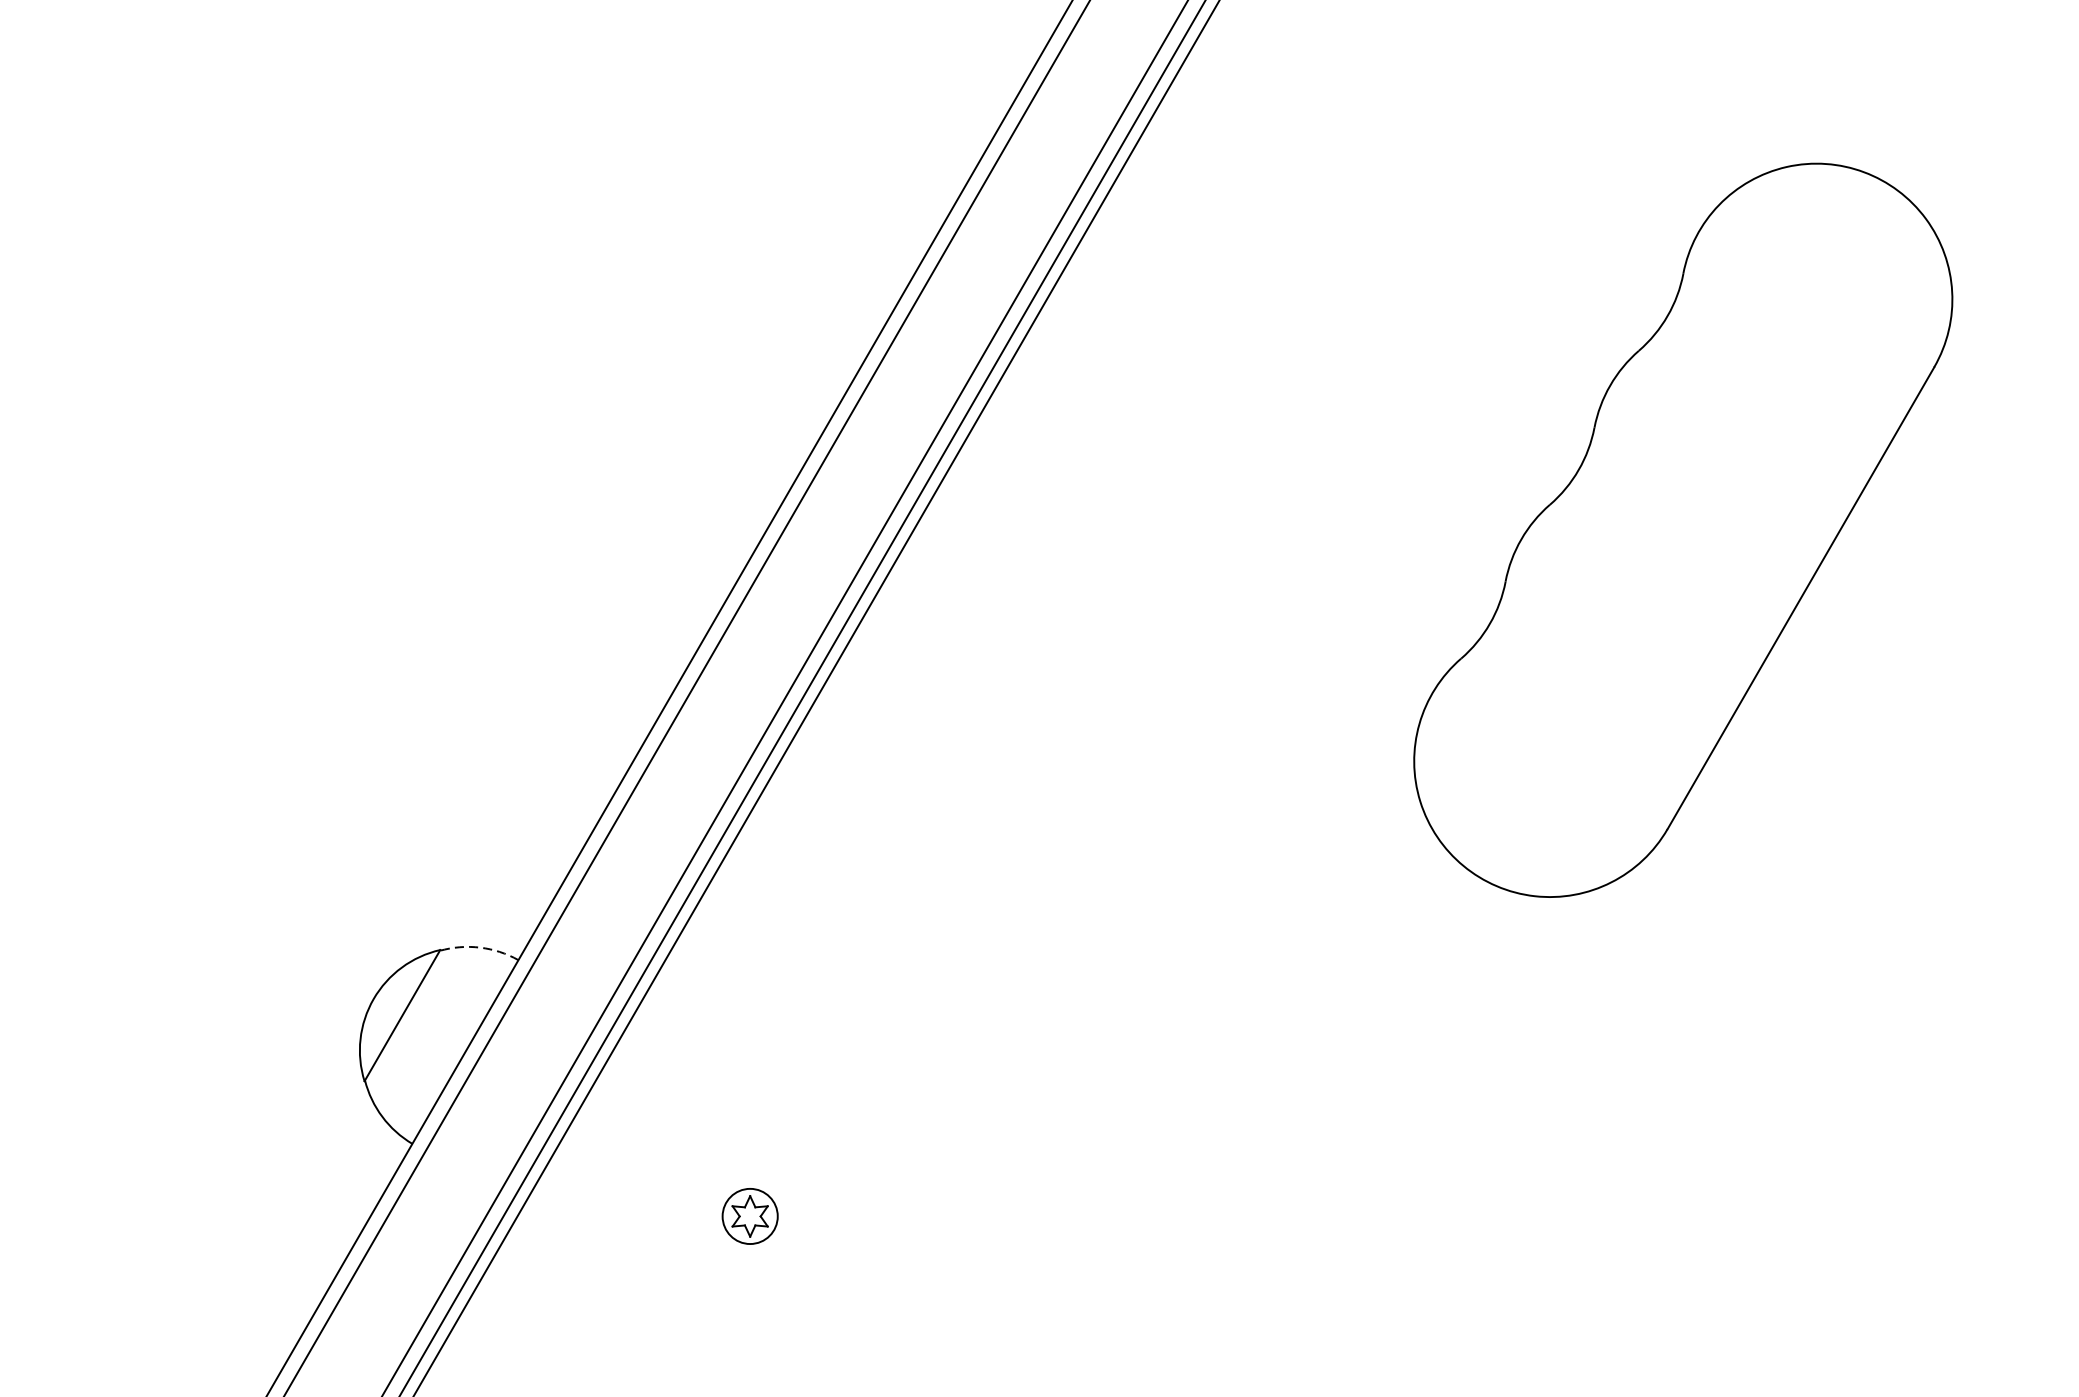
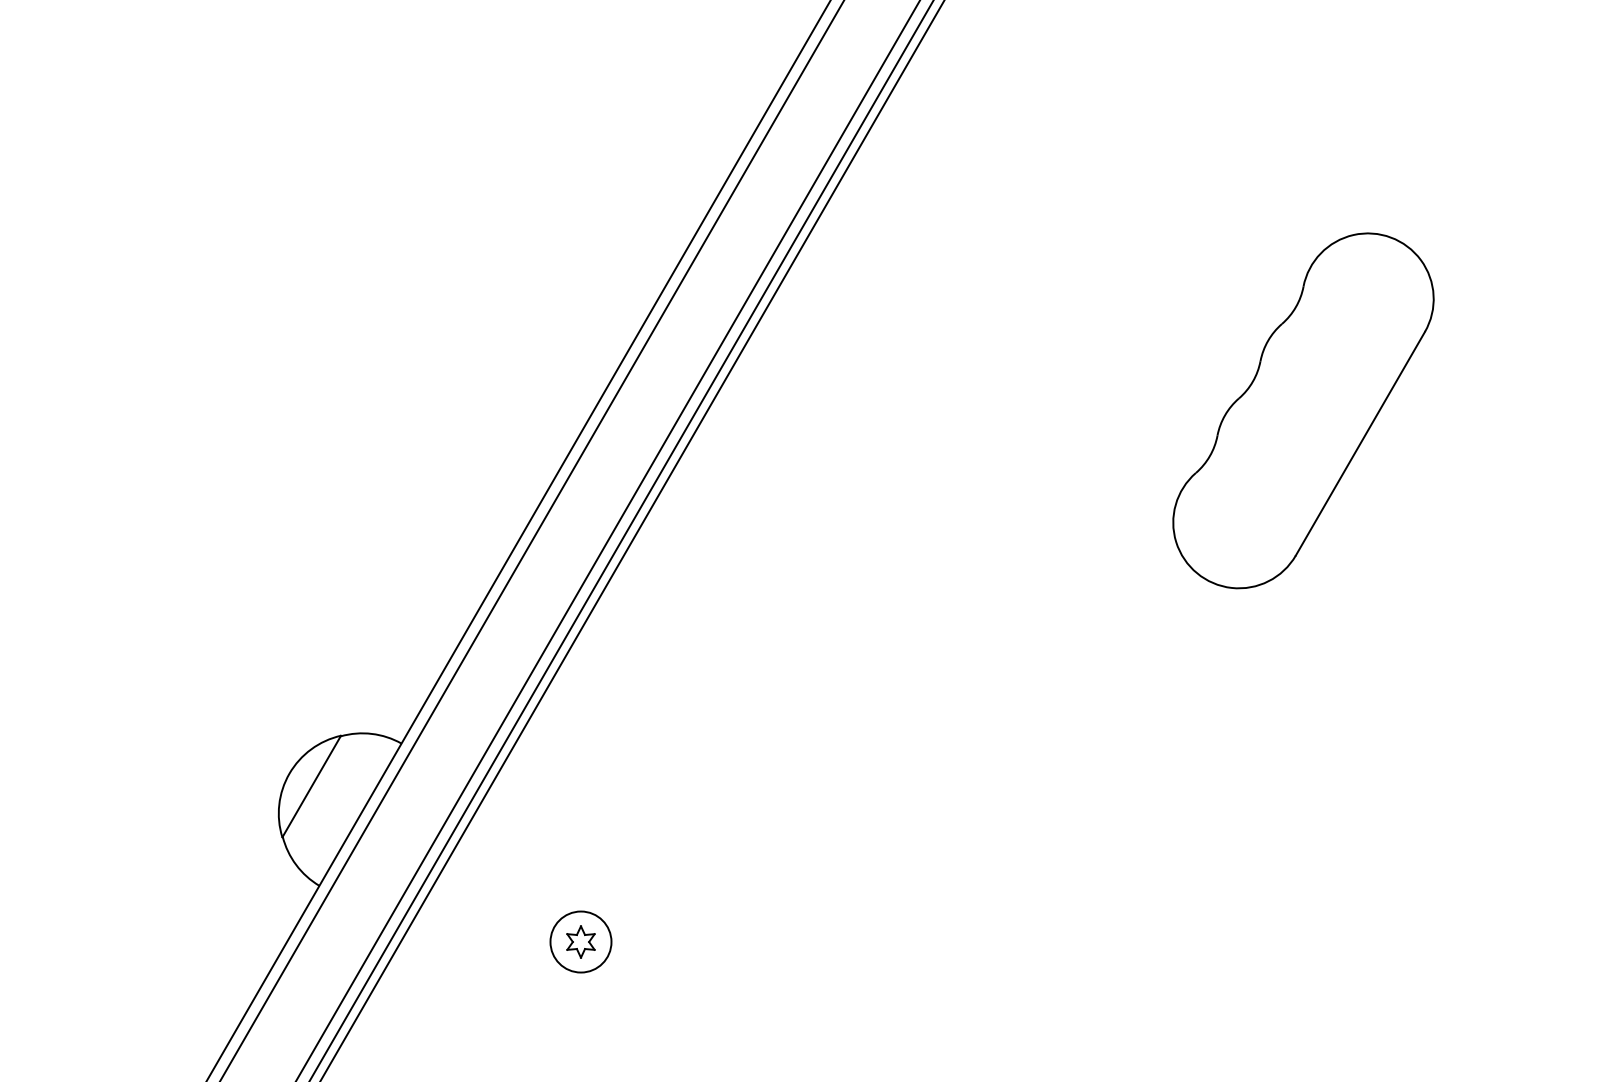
part: (1683, 529) -> (1303, 410), size x0.62
arc: (479, 947) -> (371, 733), dashed -> solid
circle: (749, 1215) -> (580, 941), size x1.43

